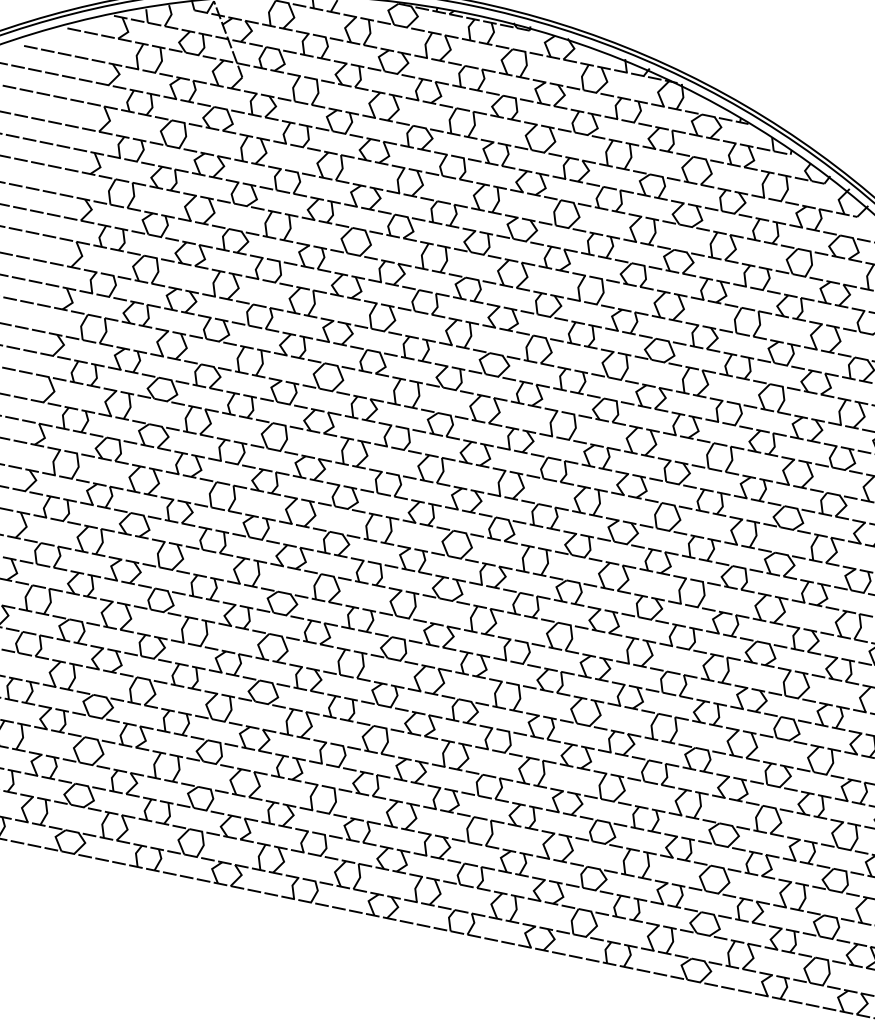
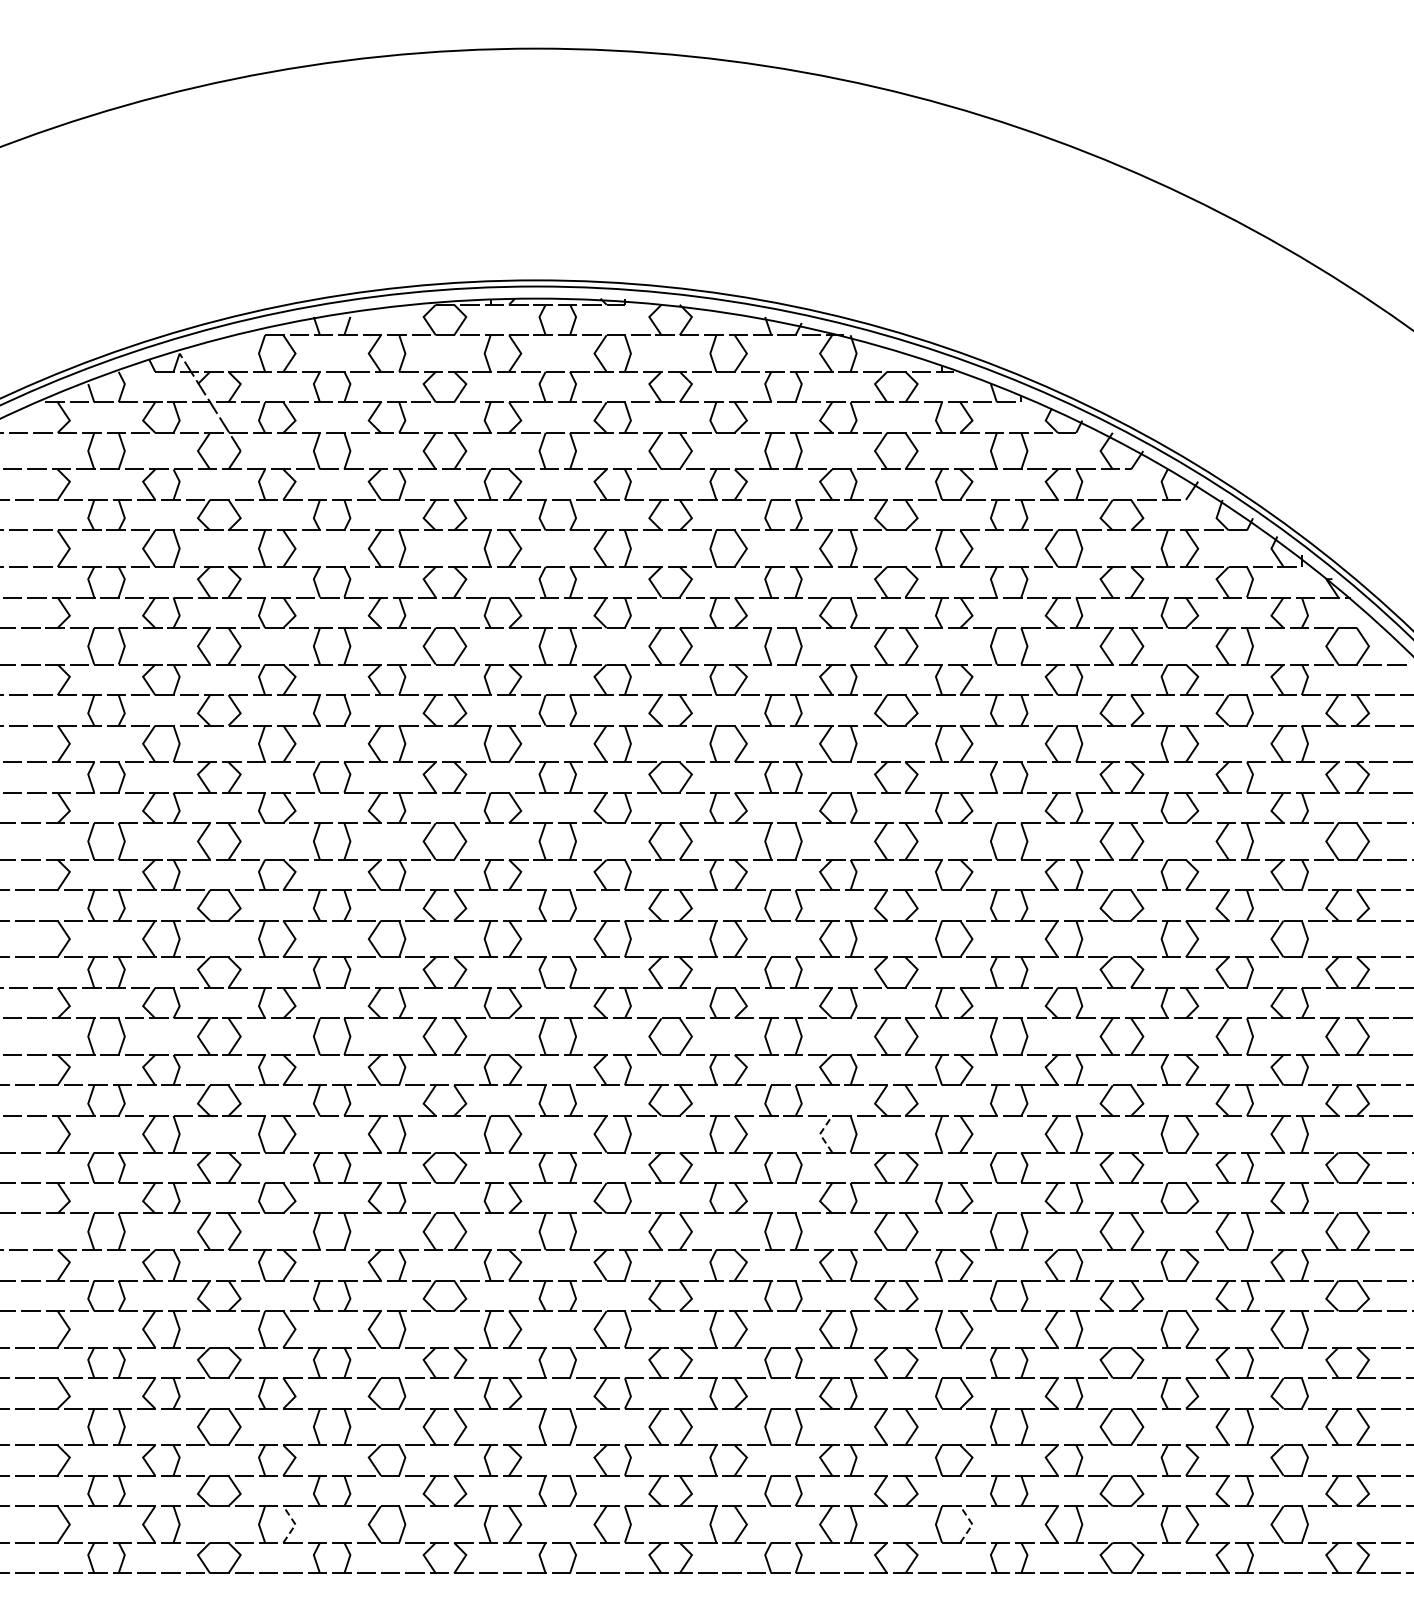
line: (547, 633) -> (820, 1134), solid -> dashed
line: (127, 829) -> (295, 1524), solid -> dashed
line: (597, 925) -> (972, 1524), solid -> dashed

